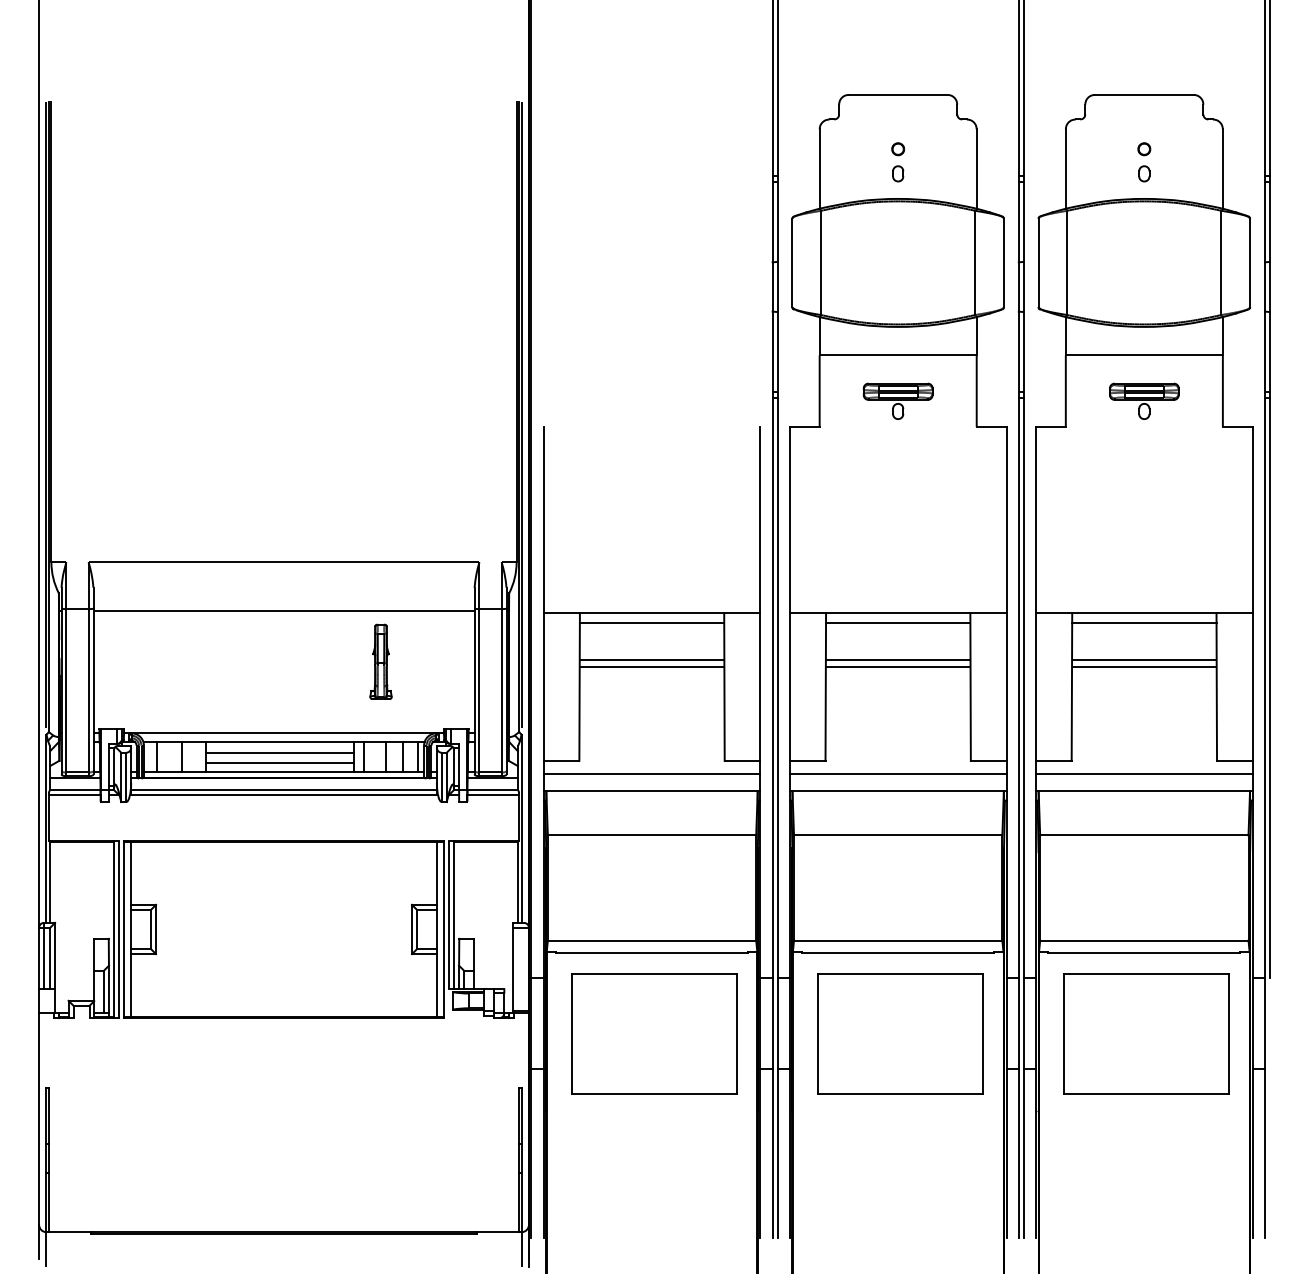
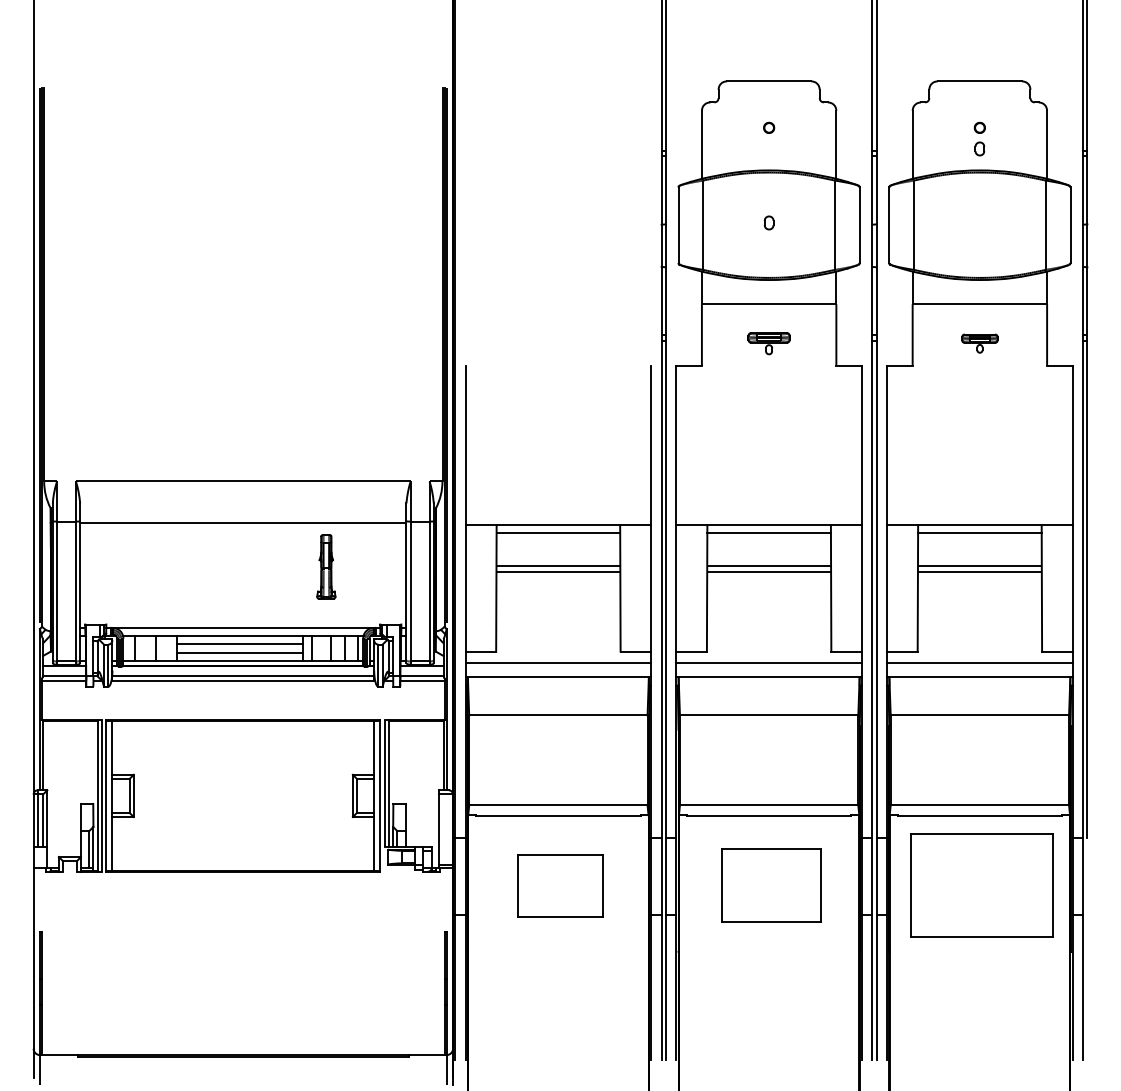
part: (897, 173) -> (768, 222), moved
part: (897, 401) -> (768, 343), size x0.7
part: (1143, 401) -> (979, 343), size x0.6
part: (654, 1034) -> (560, 885), size x0.6
part: (900, 1034) -> (771, 885), size x0.7

